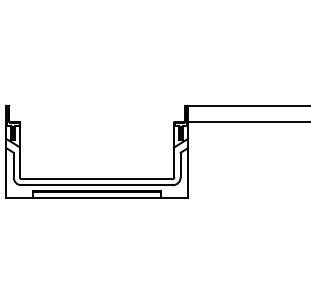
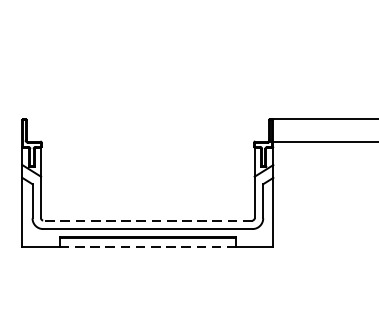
line: (97, 179) -> (148, 221), solid -> dashed
line: (97, 198) -> (148, 247), solid -> dashed

